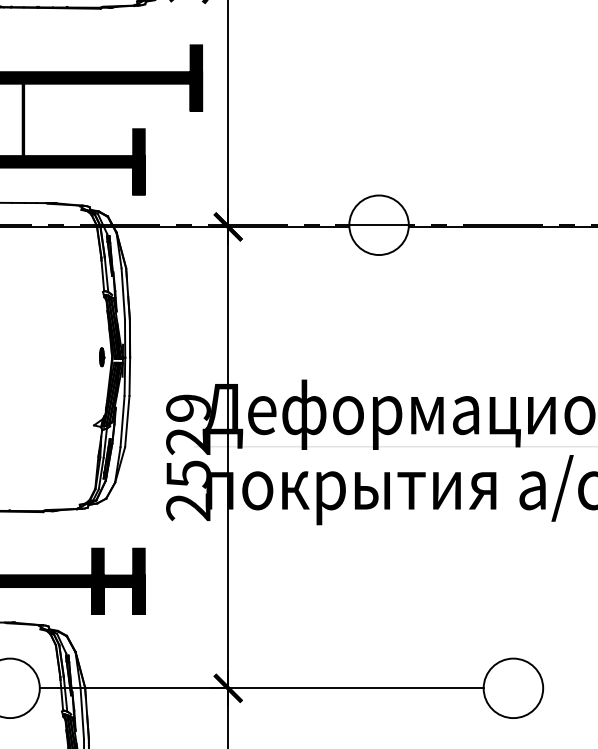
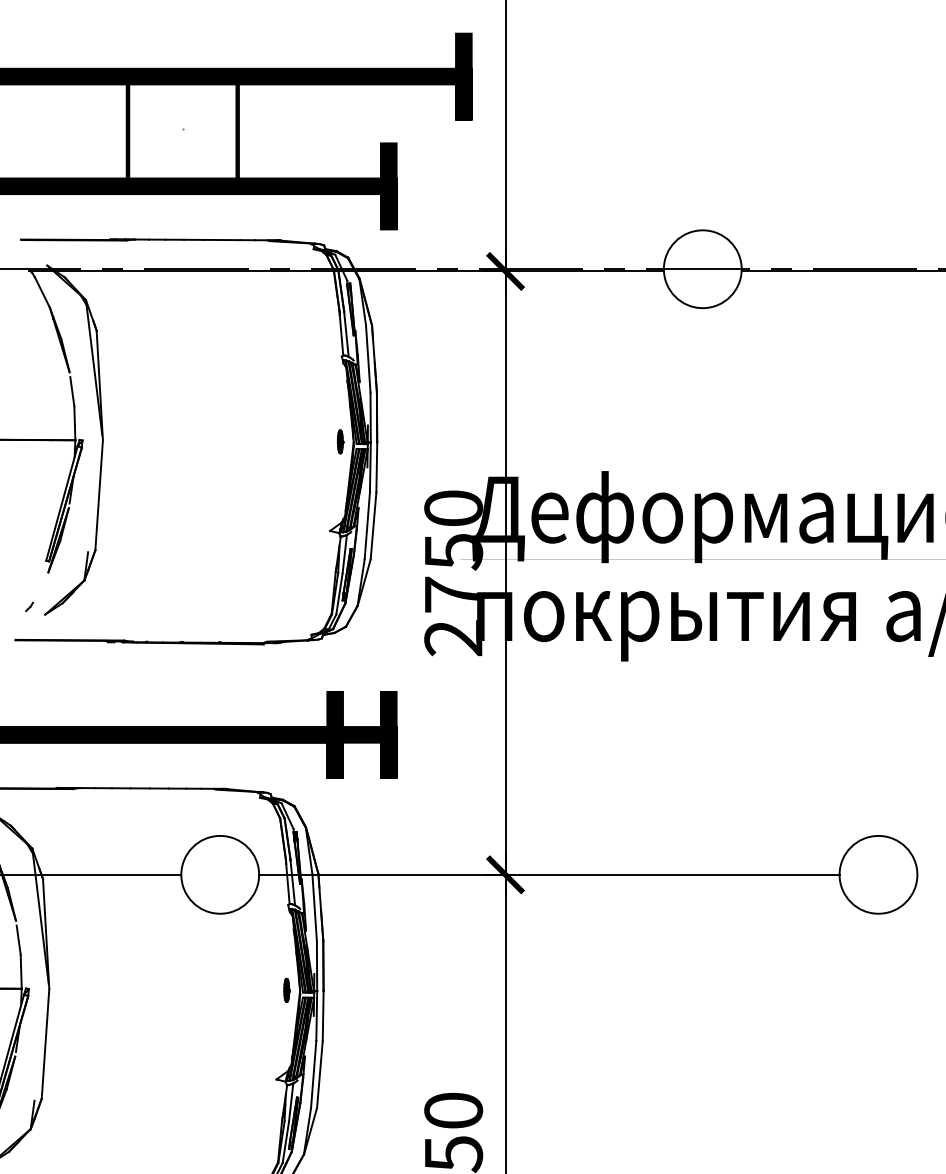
text: (188, 441) -> (453, 551), 2529 -> 2750

